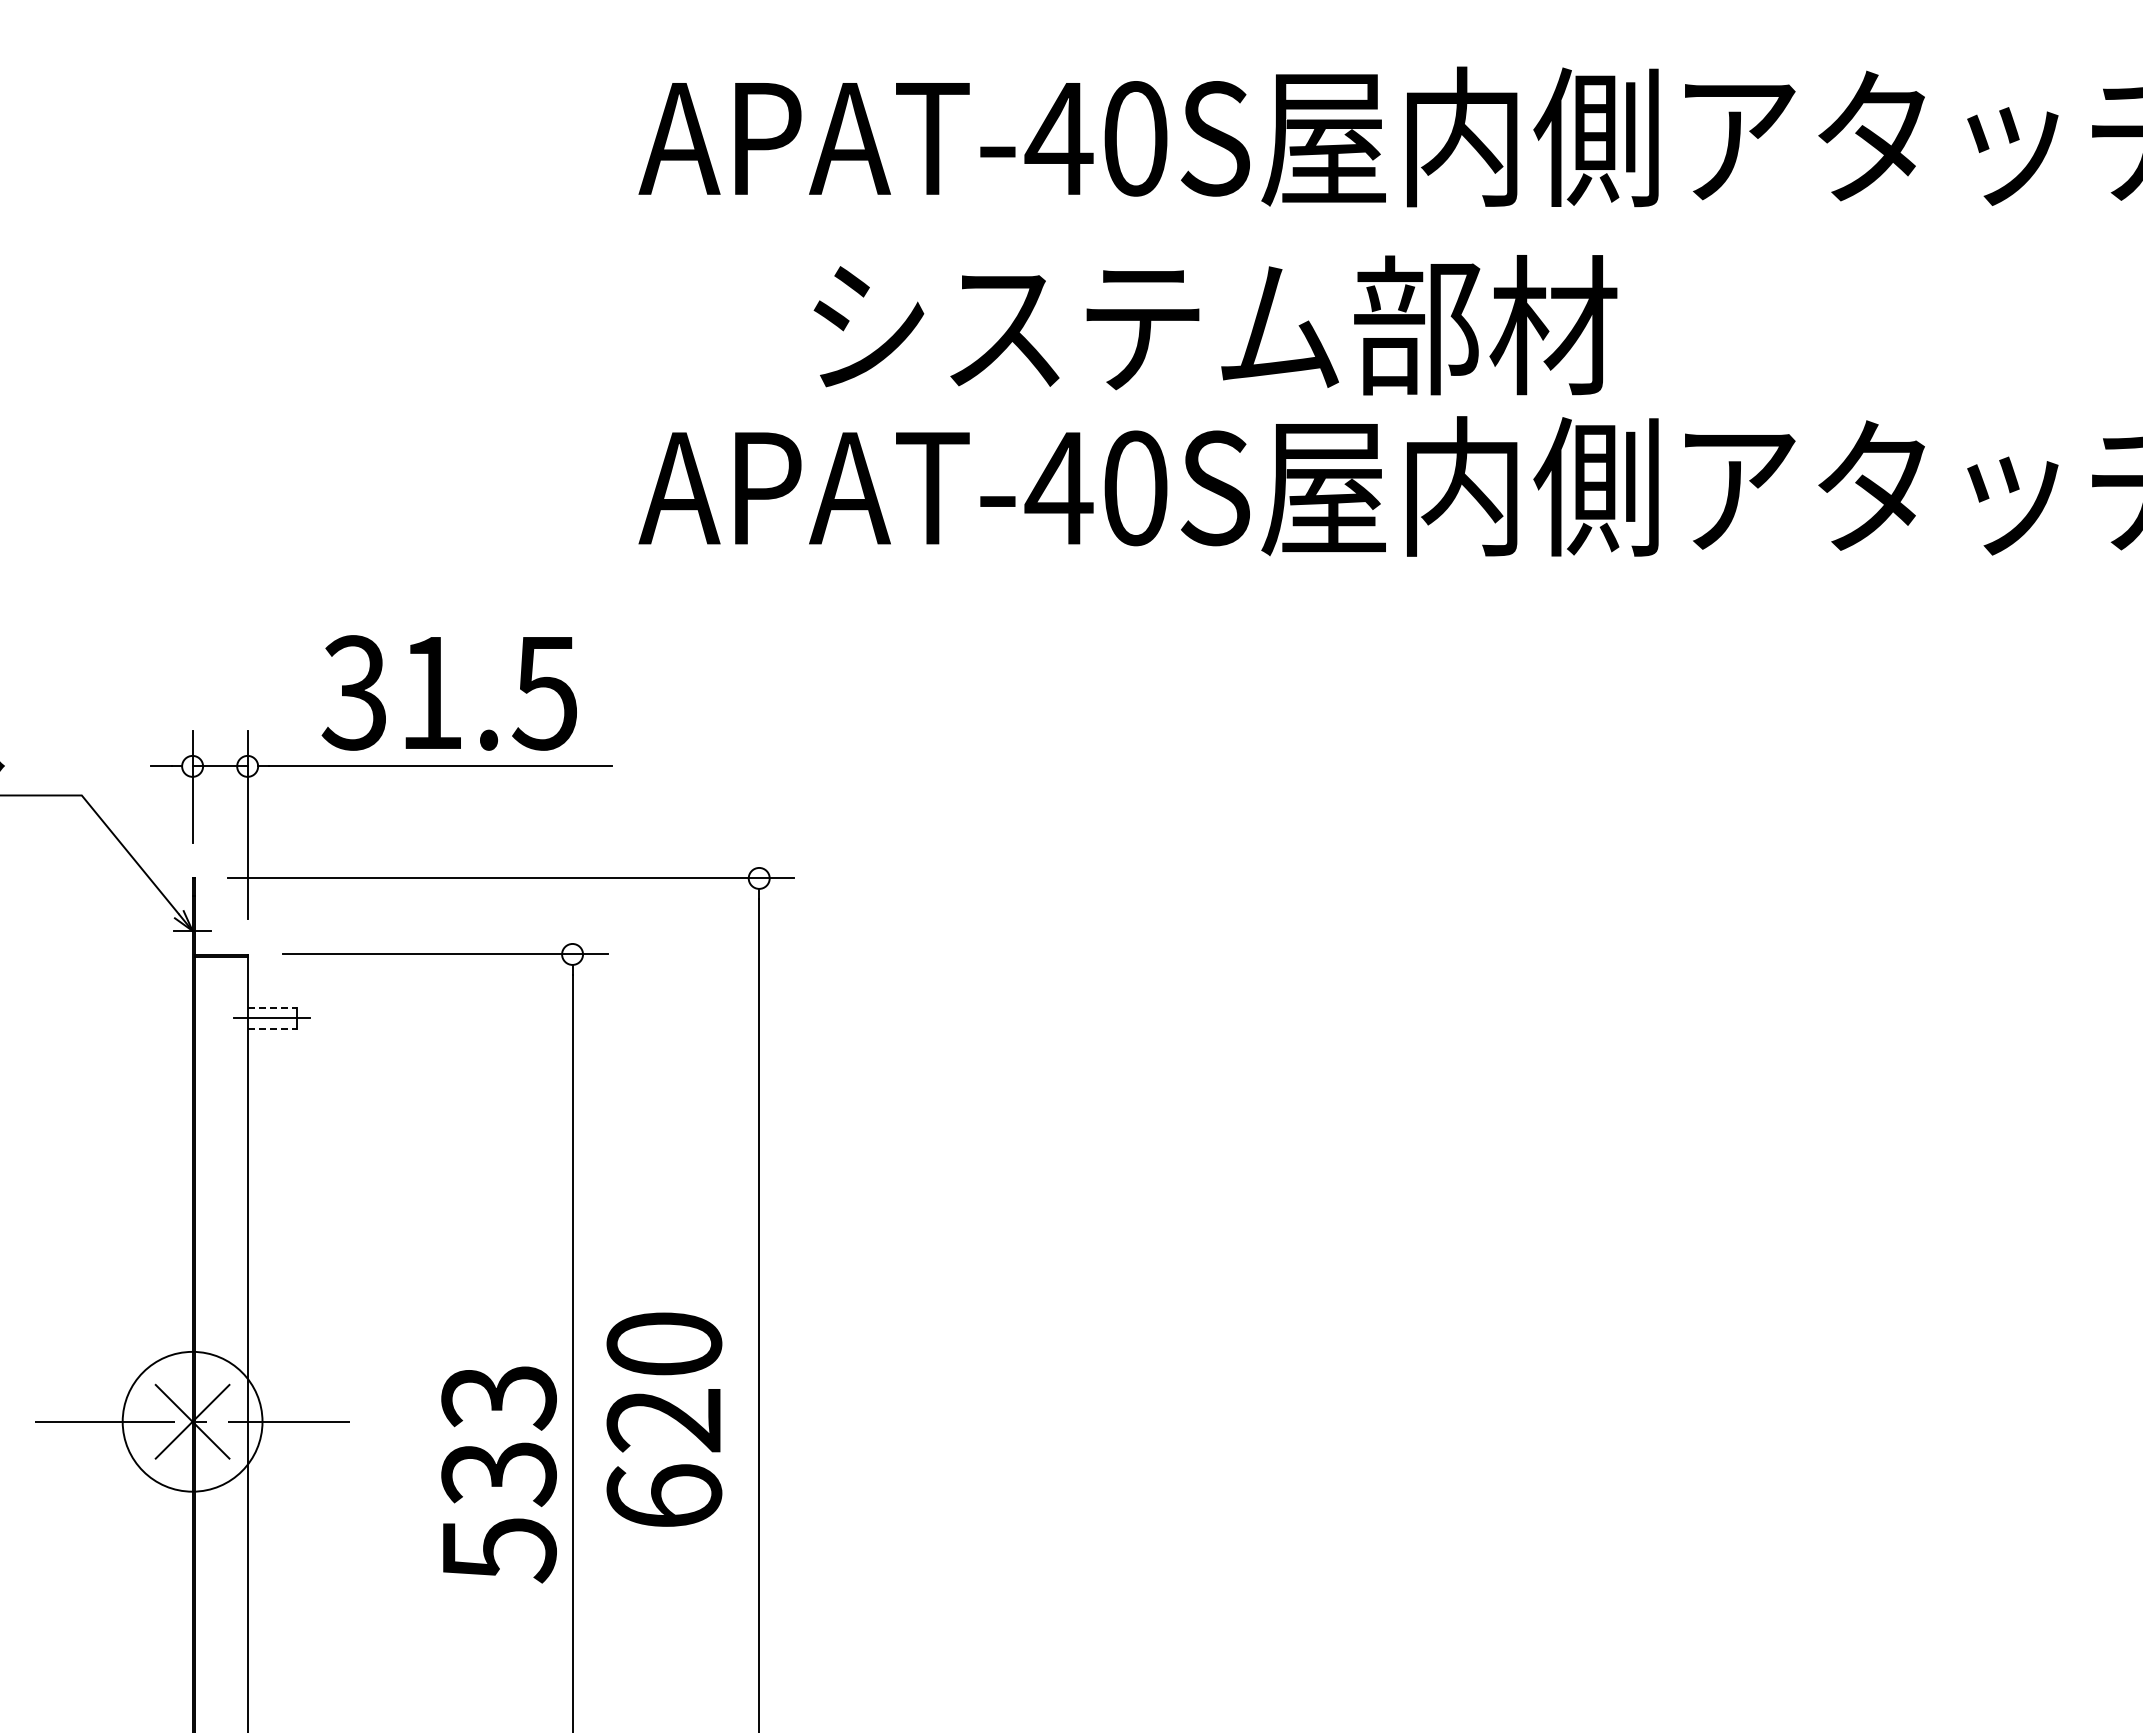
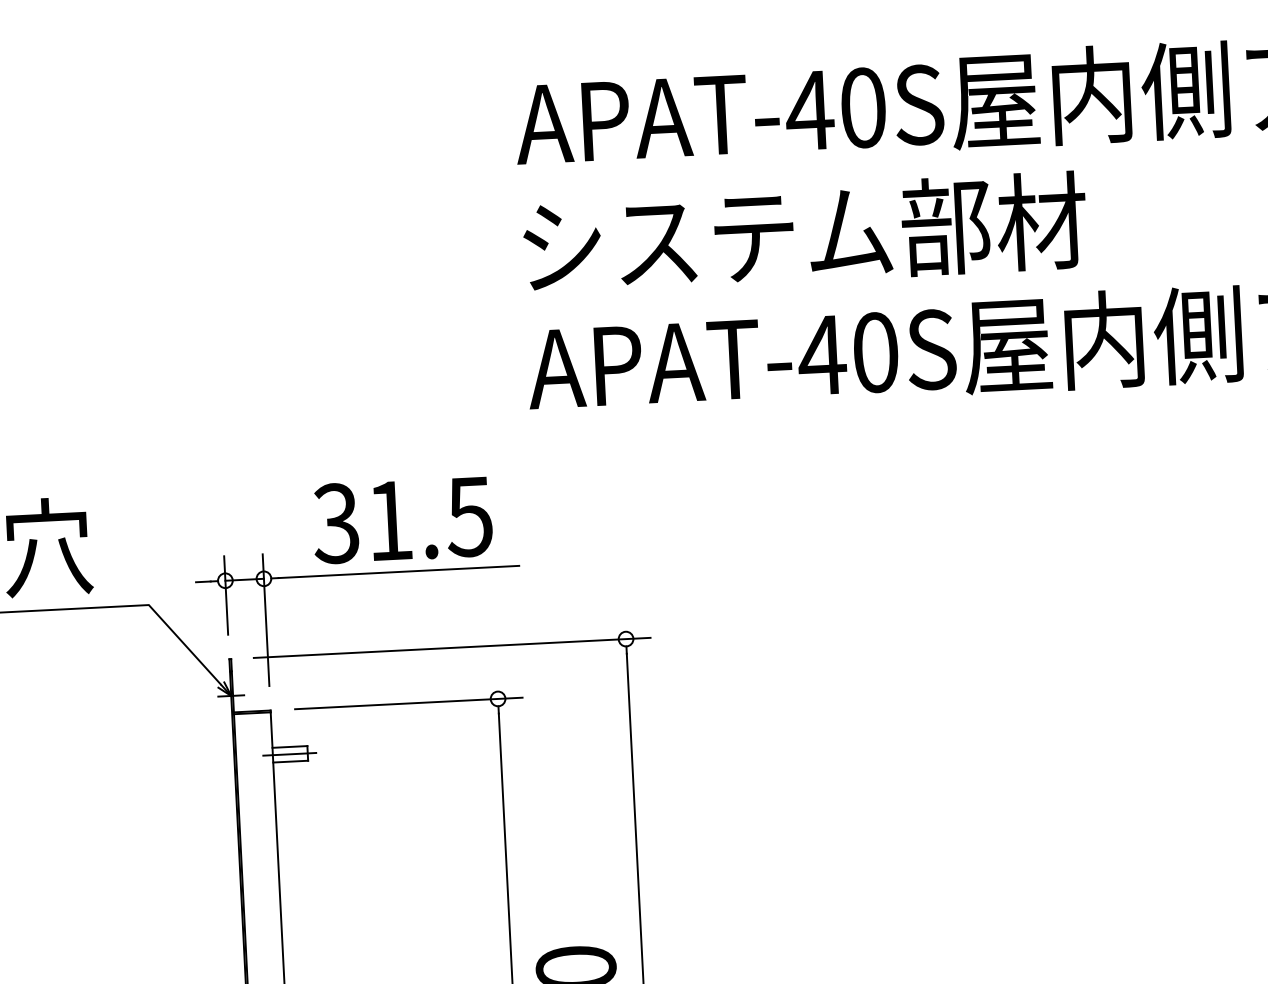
text: (1215, 325) -> (805, 233), moved
line: (272, 1007) -> (289, 746), dashed -> solid
line: (272, 1028) -> (290, 761), dashed -> solid

